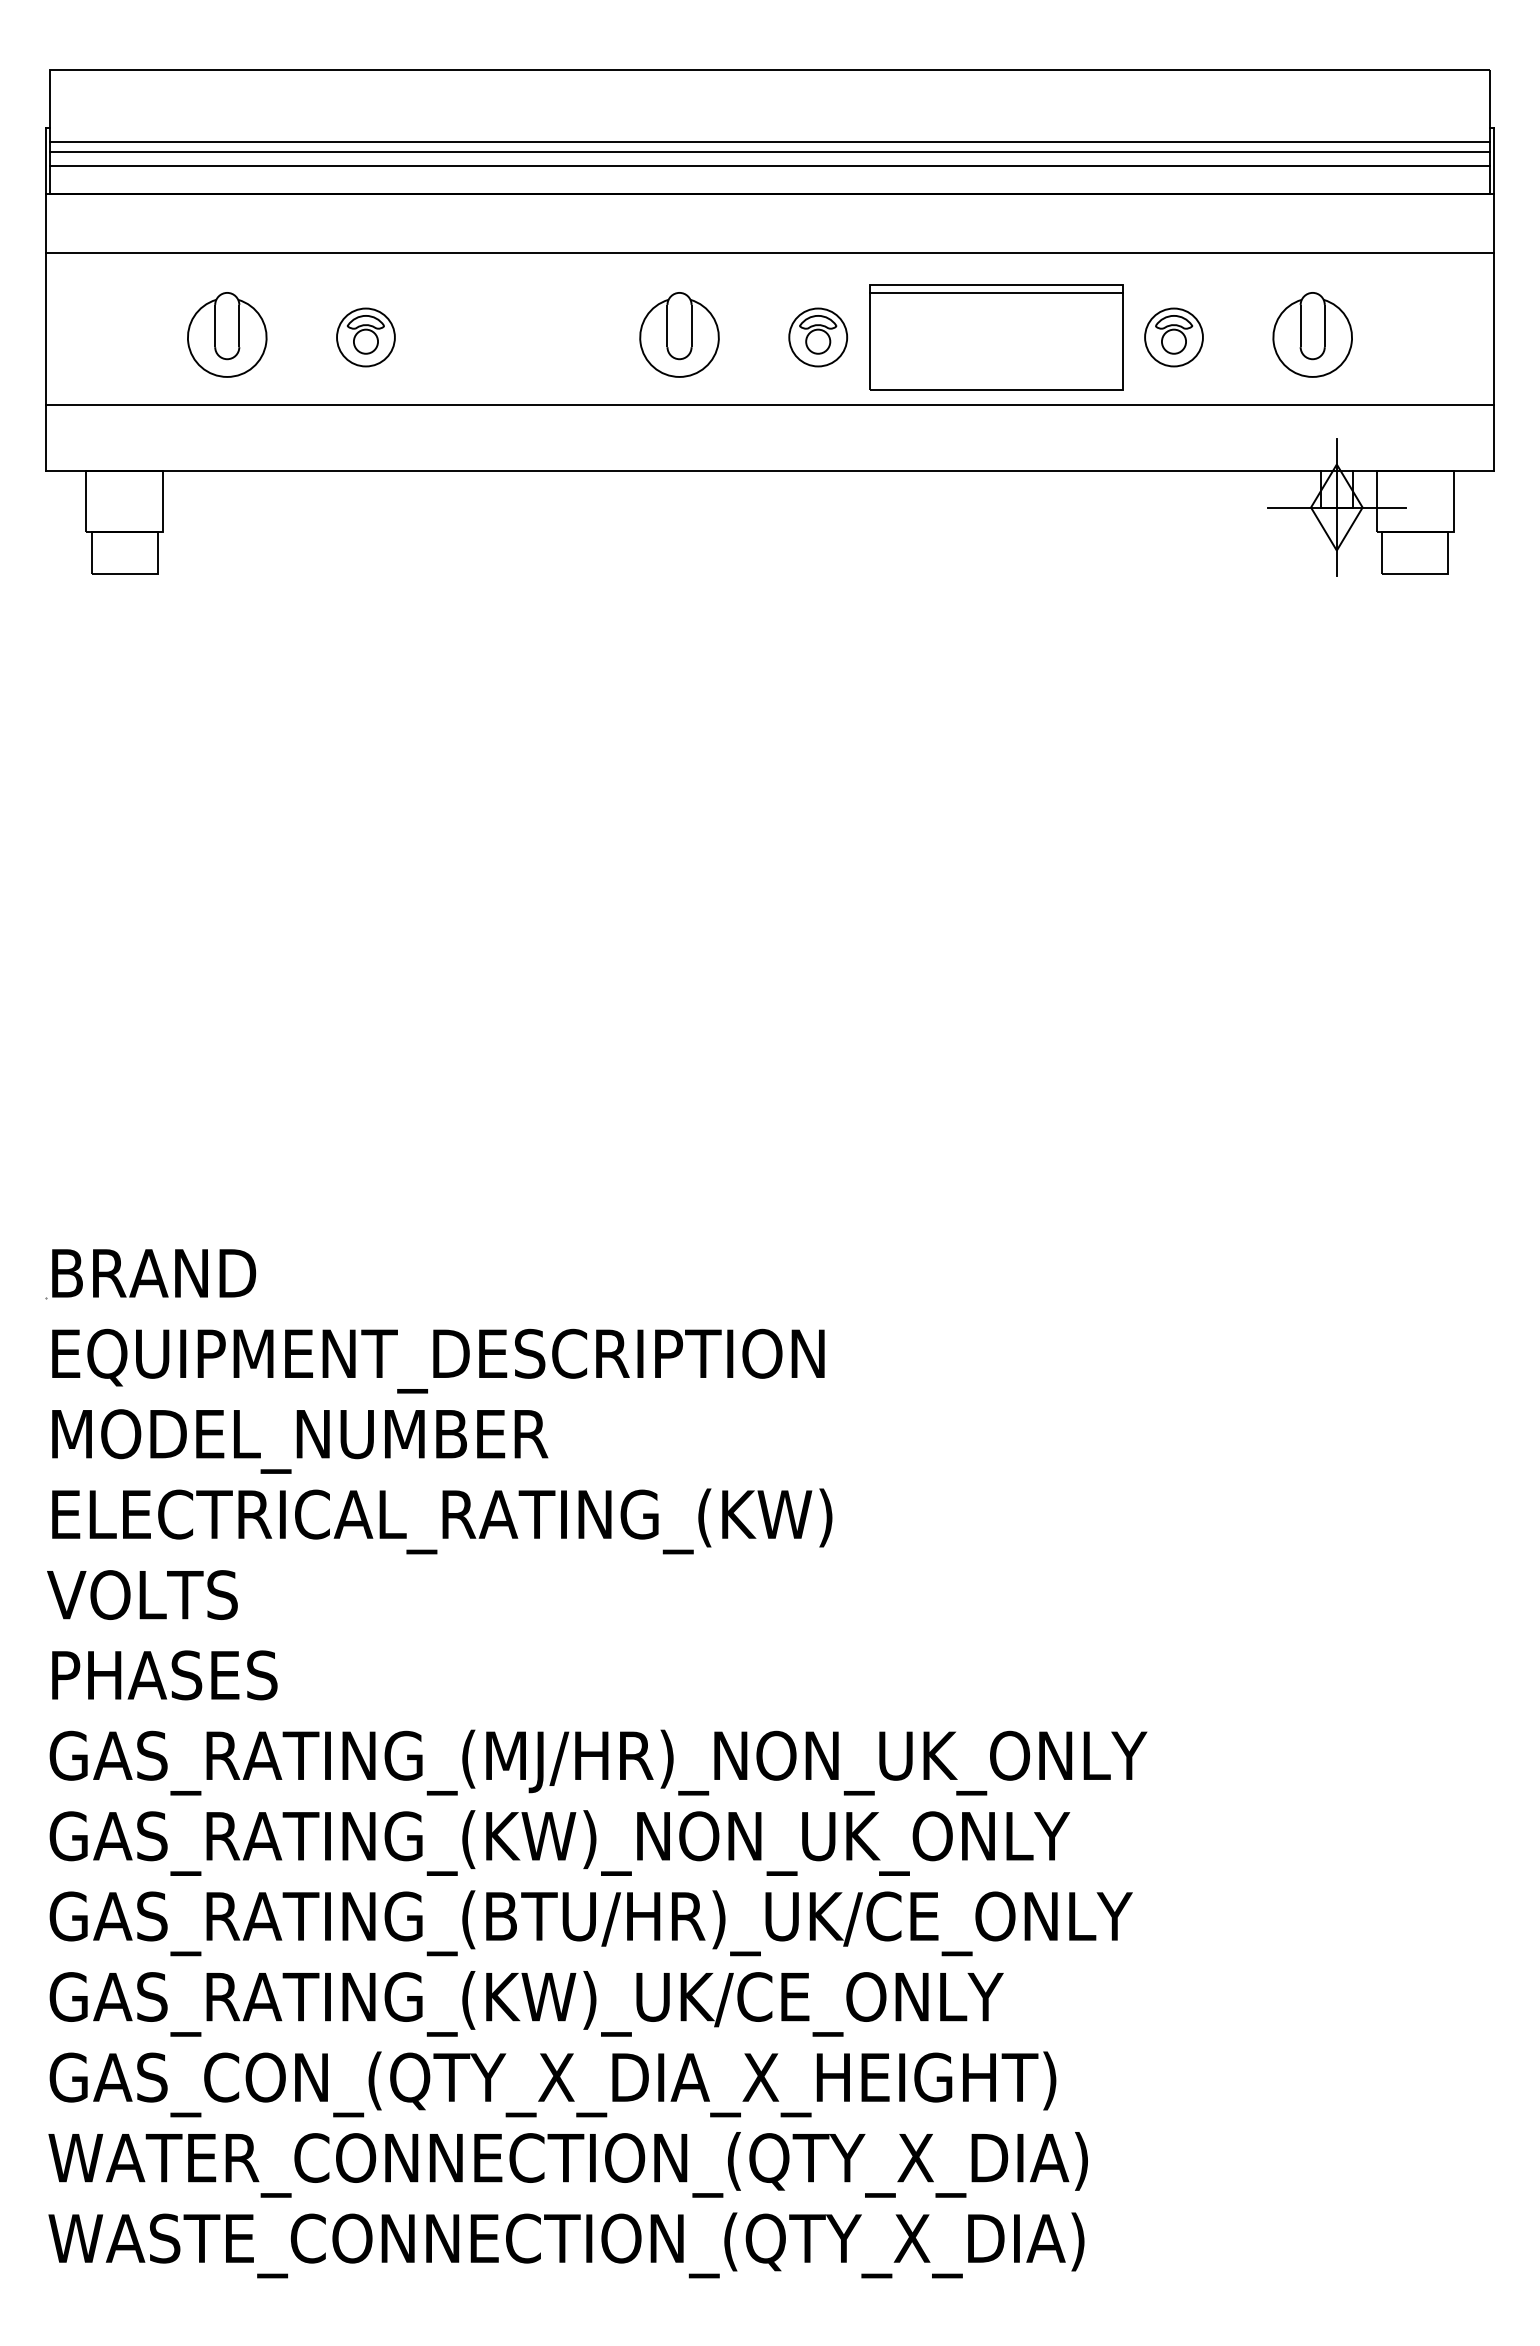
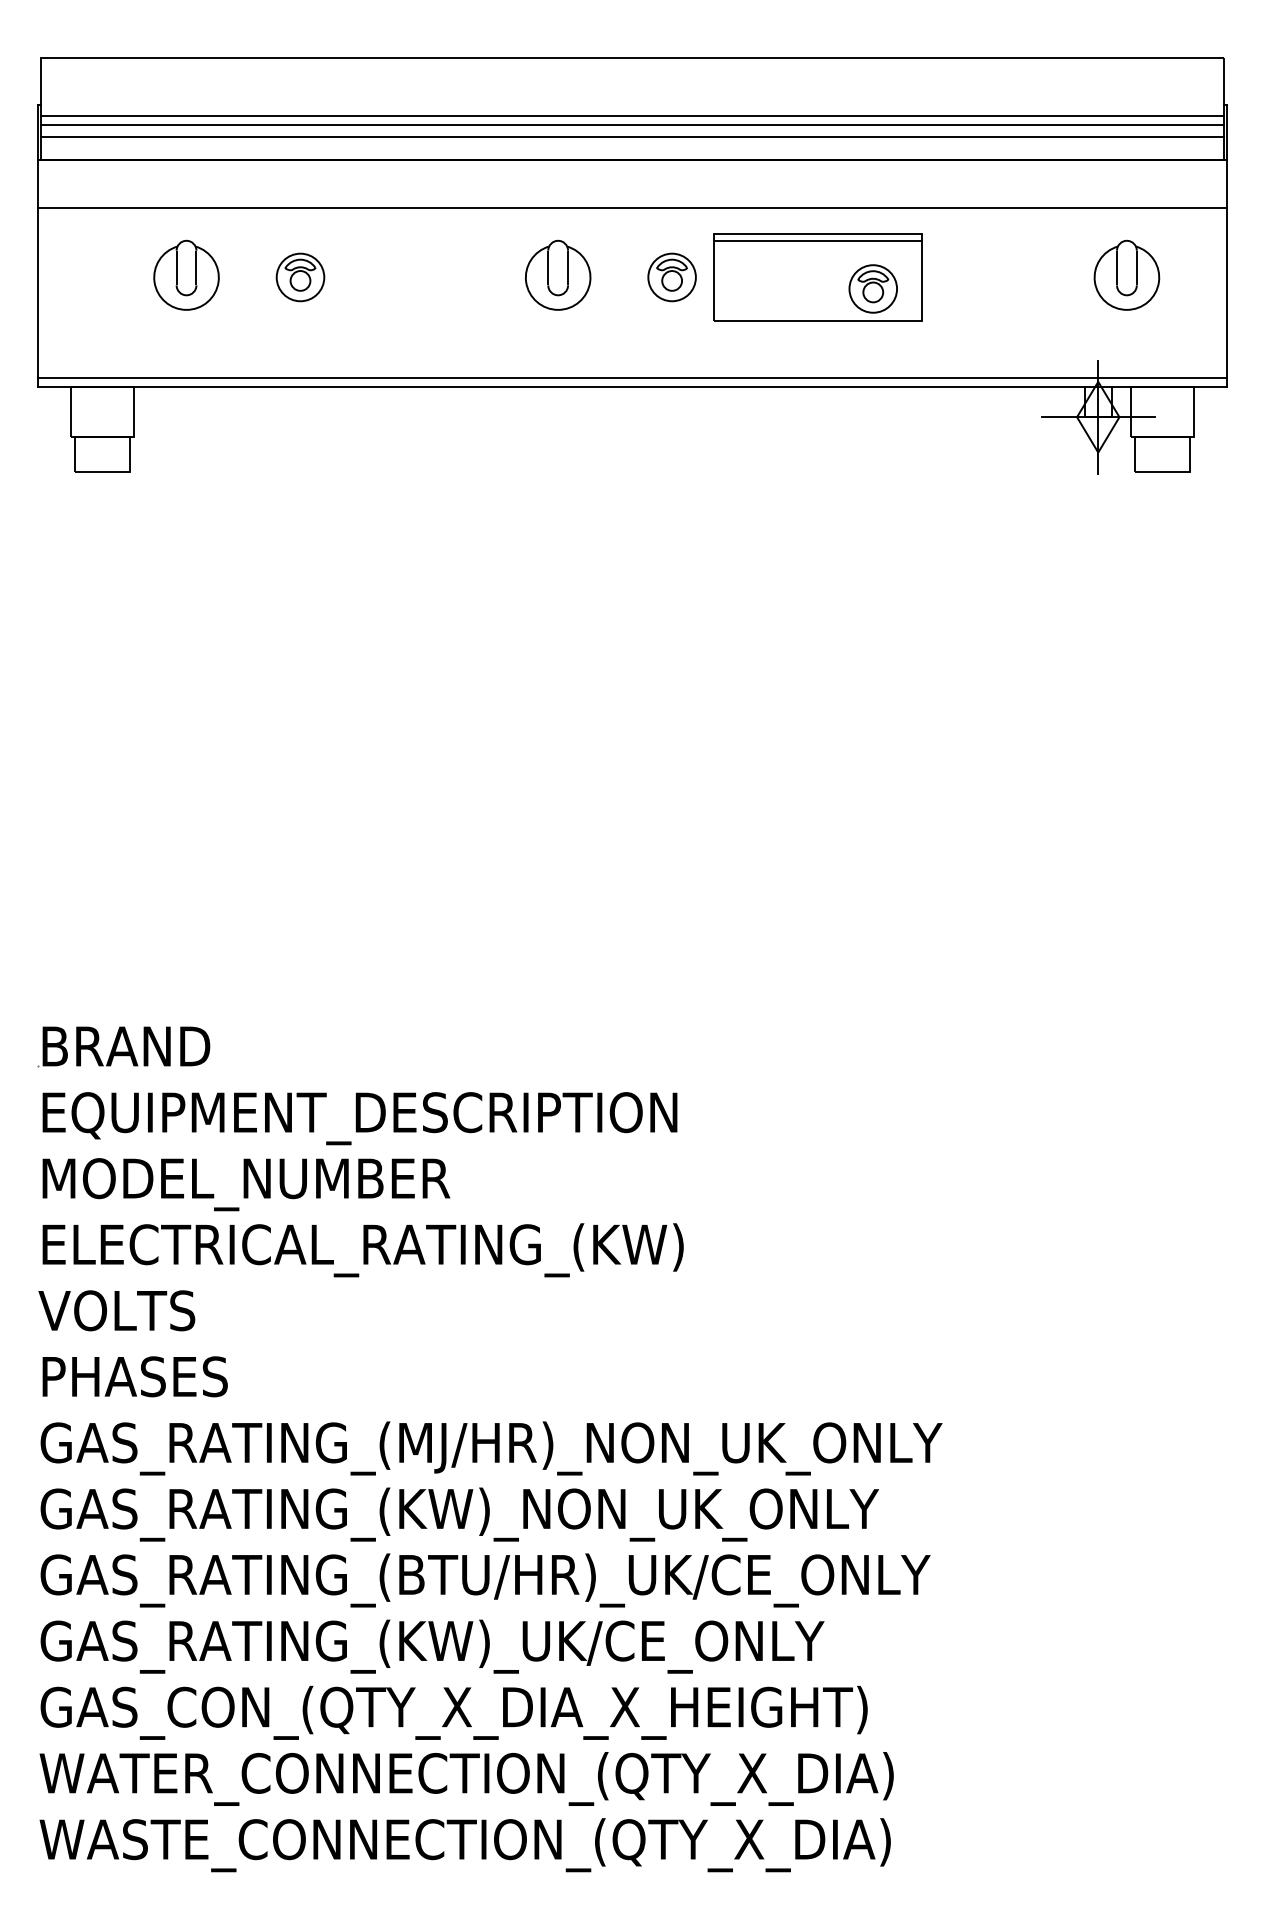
part: (1312, 334) -> (1126, 275), moved
part: (1173, 337) -> (872, 288), moved
line: (769, 405) -> (632, 378), moved

